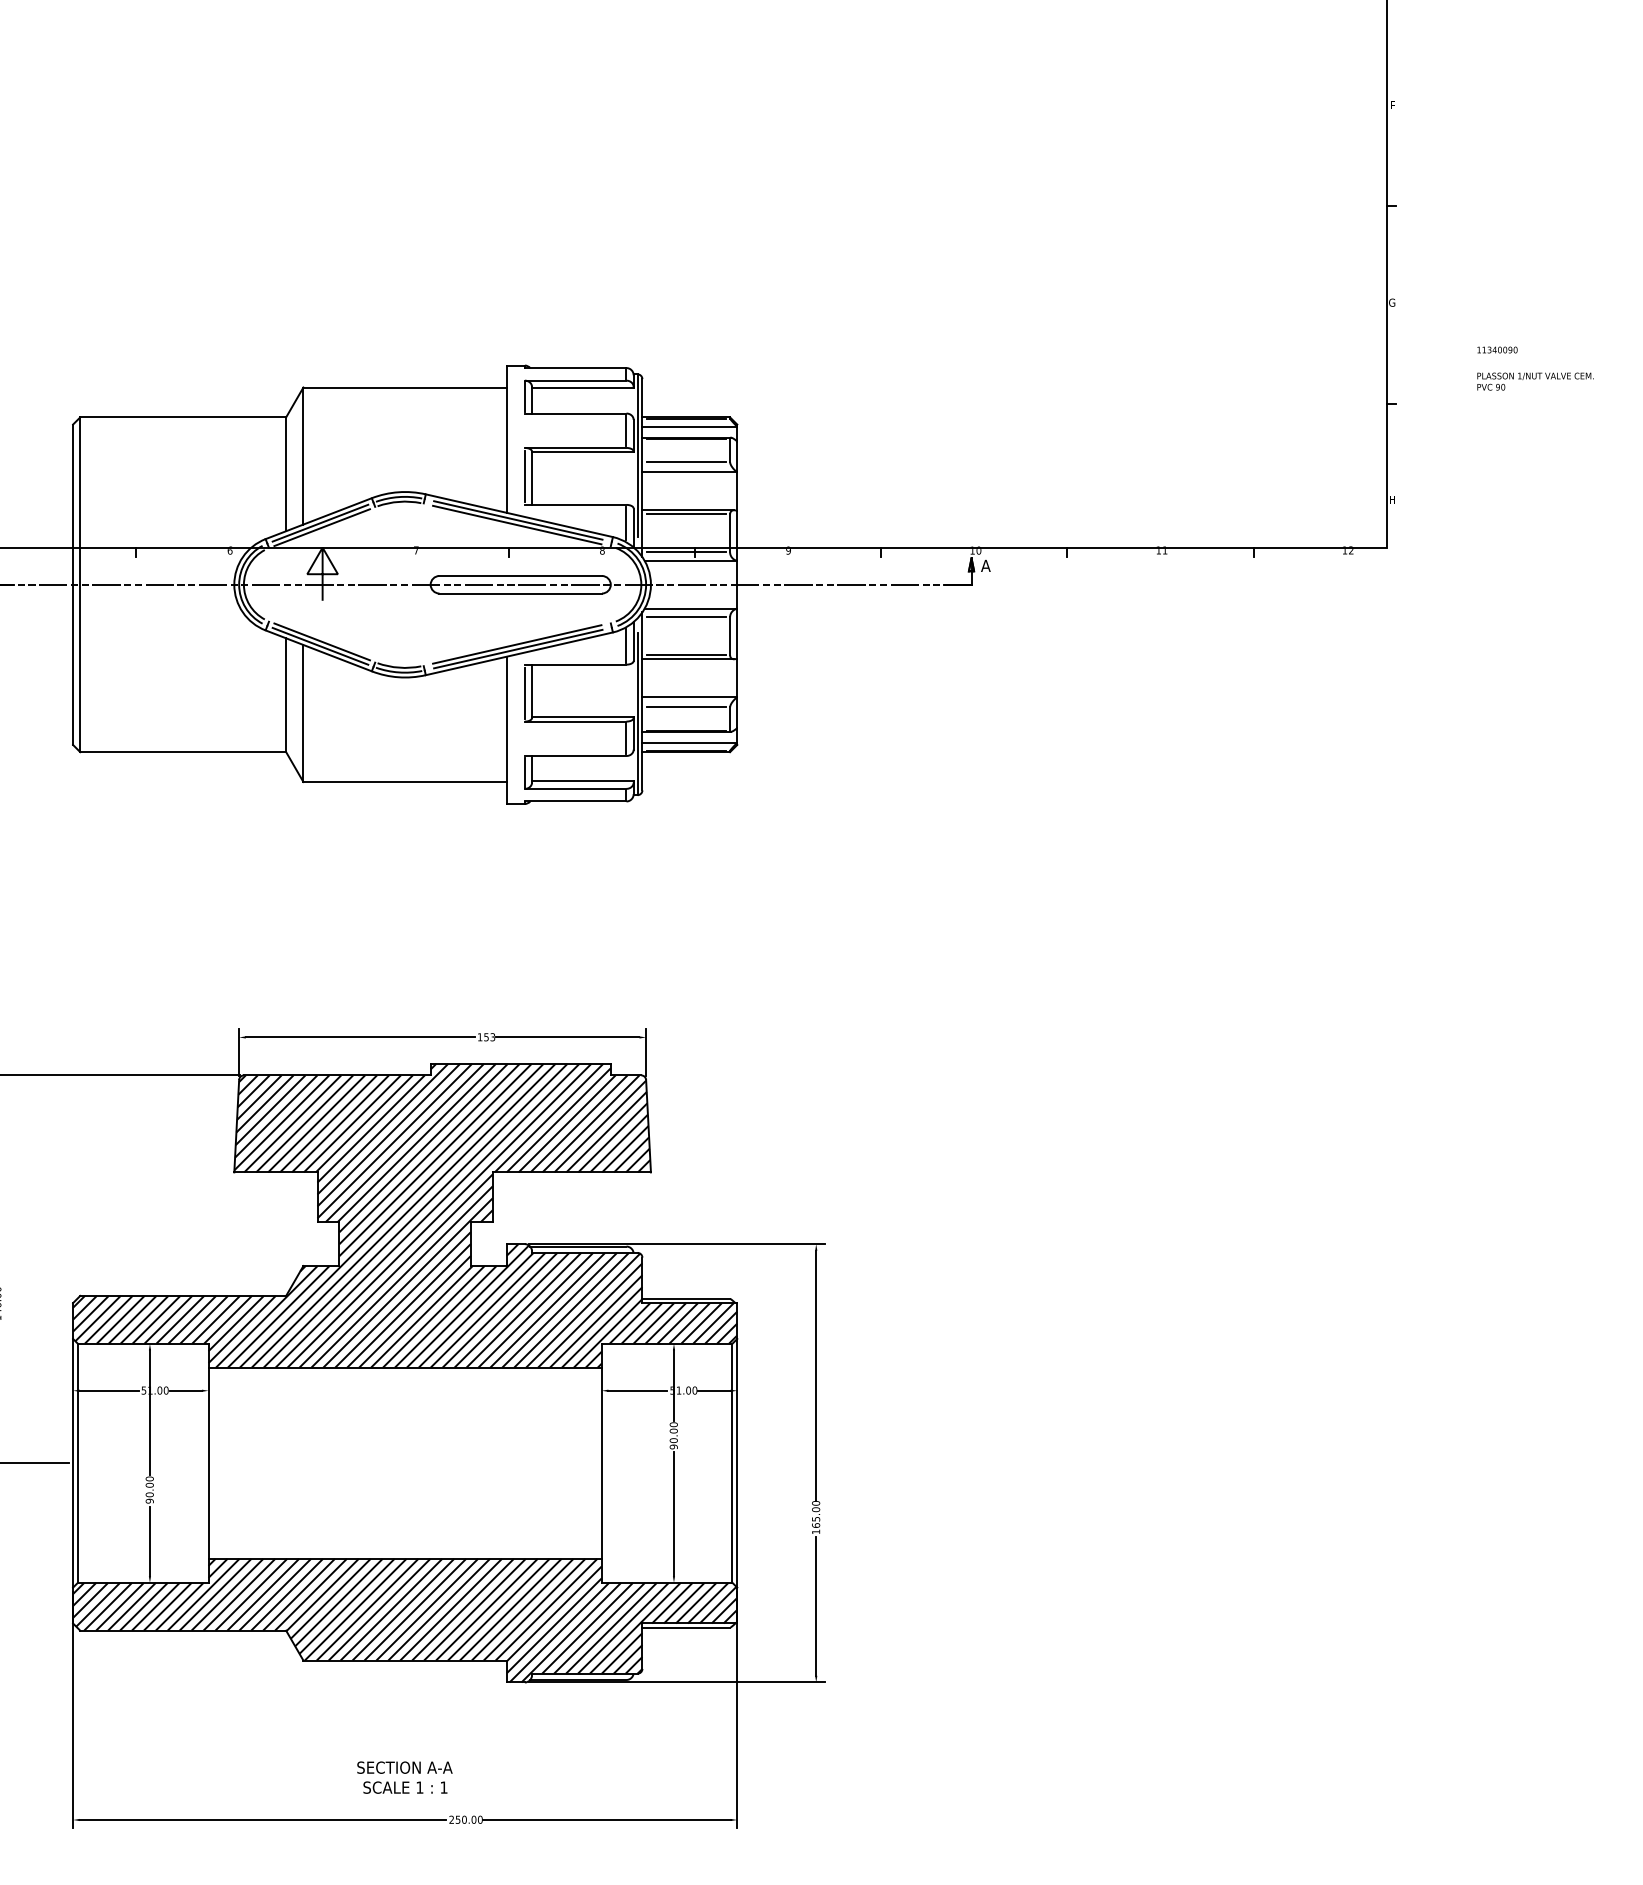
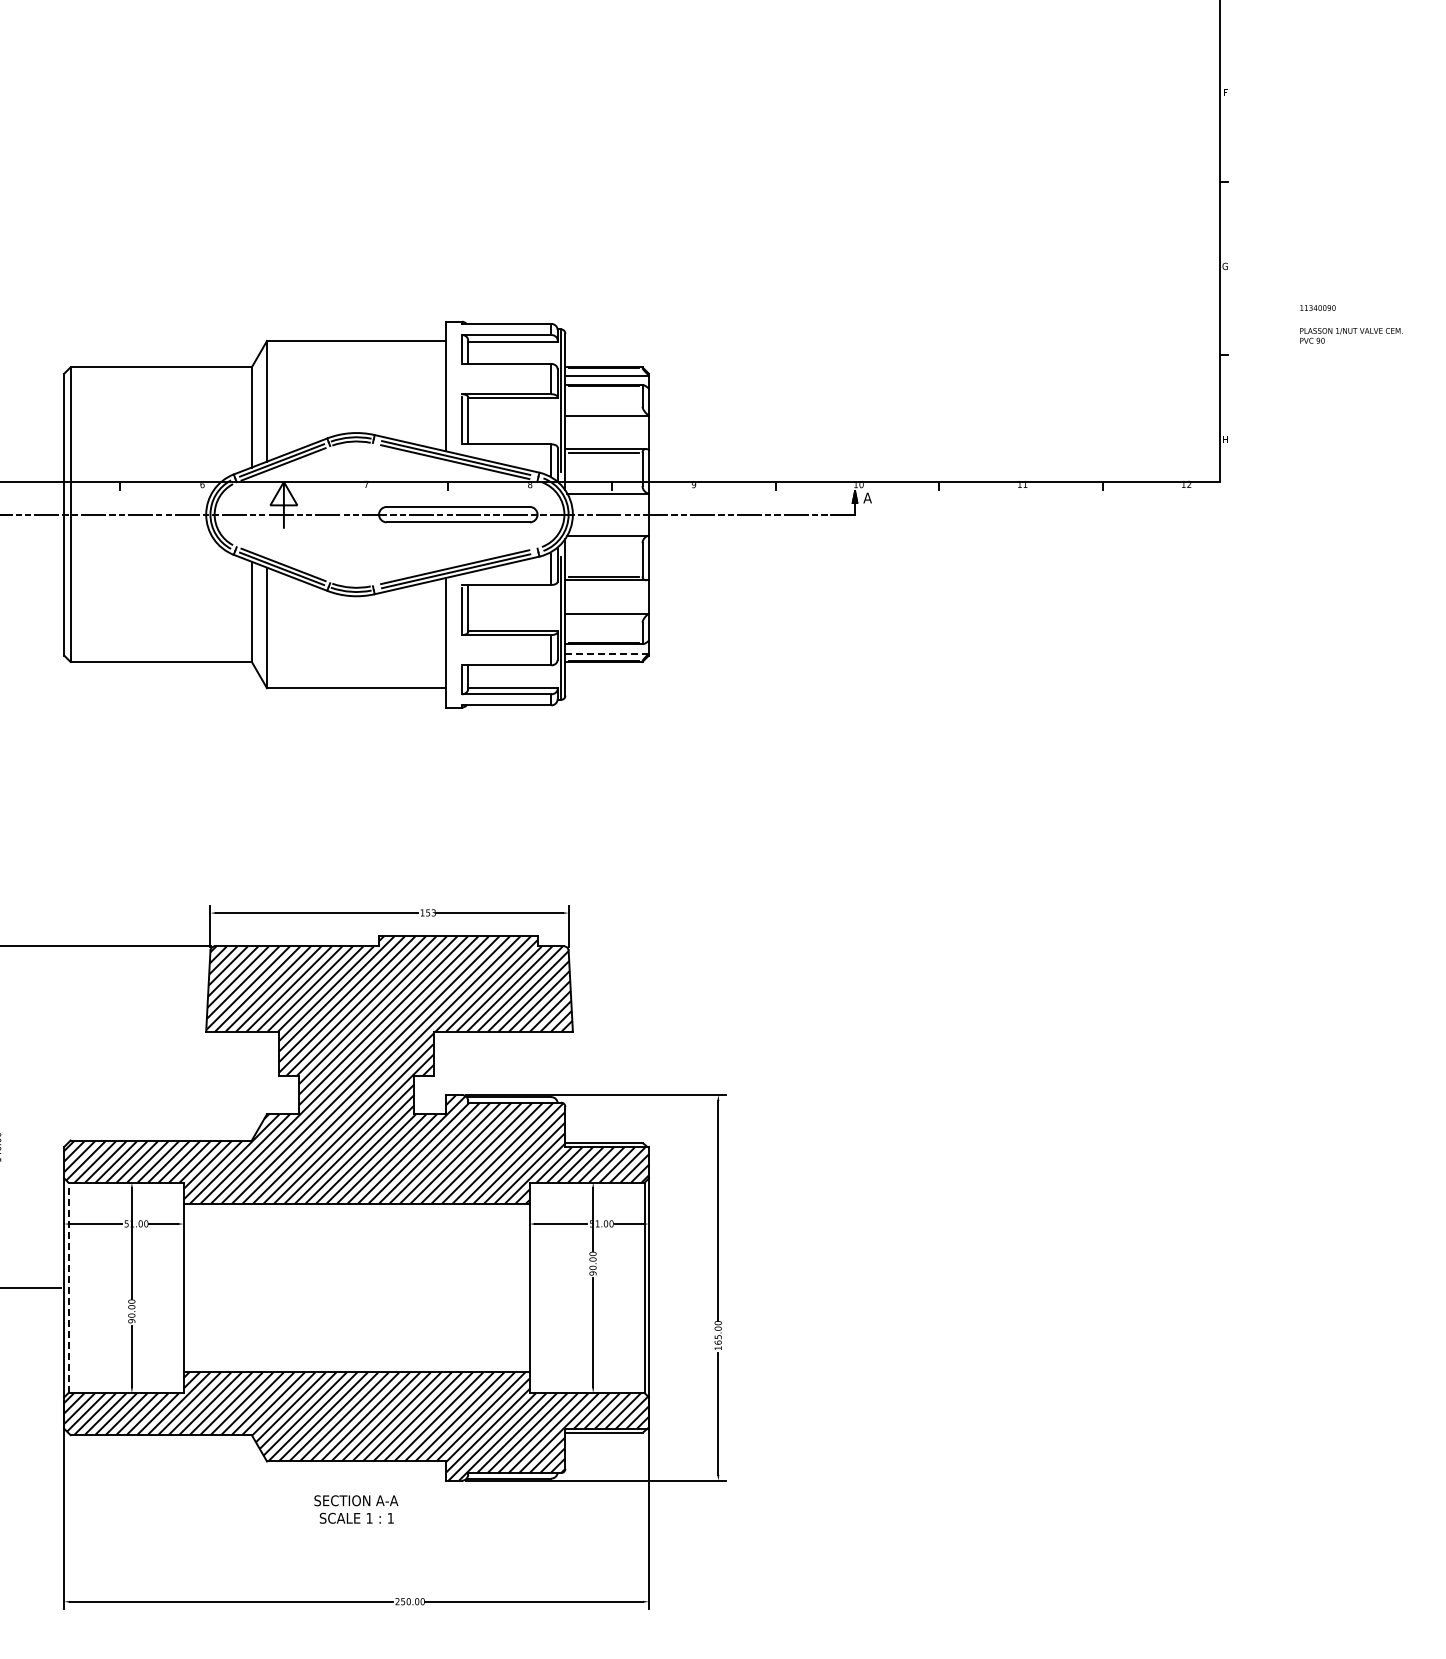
line: (685, 461) -> (603, 406), removed
line: (685, 552) -> (603, 486), removed
line: (685, 617) -> (603, 543), removed
line: (685, 707) -> (603, 622), removed
line: (690, 742) -> (607, 653), solid -> dashed
line: (77, 1462) -> (68, 1287), solid -> dashed
text: (405, 1777) -> (356, 1509), moved

